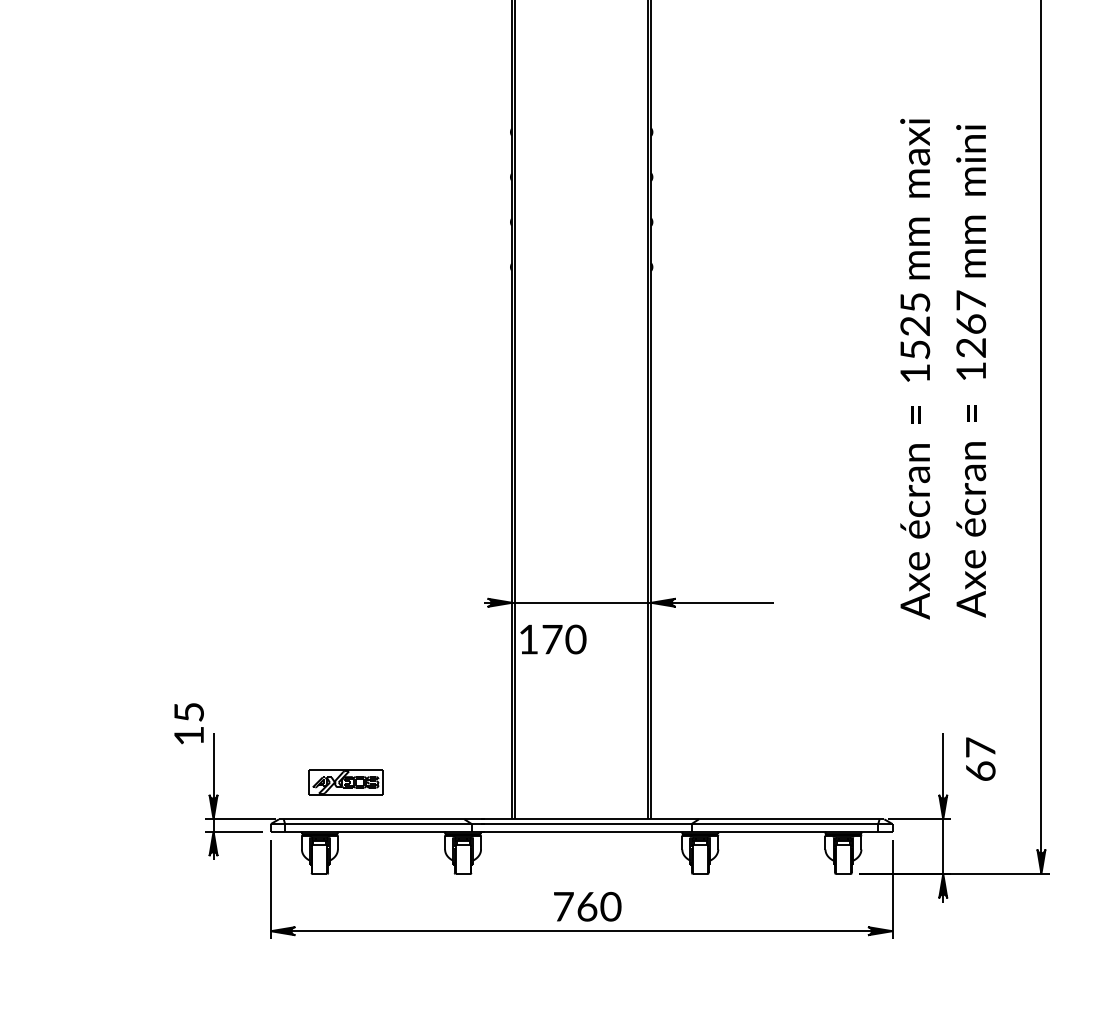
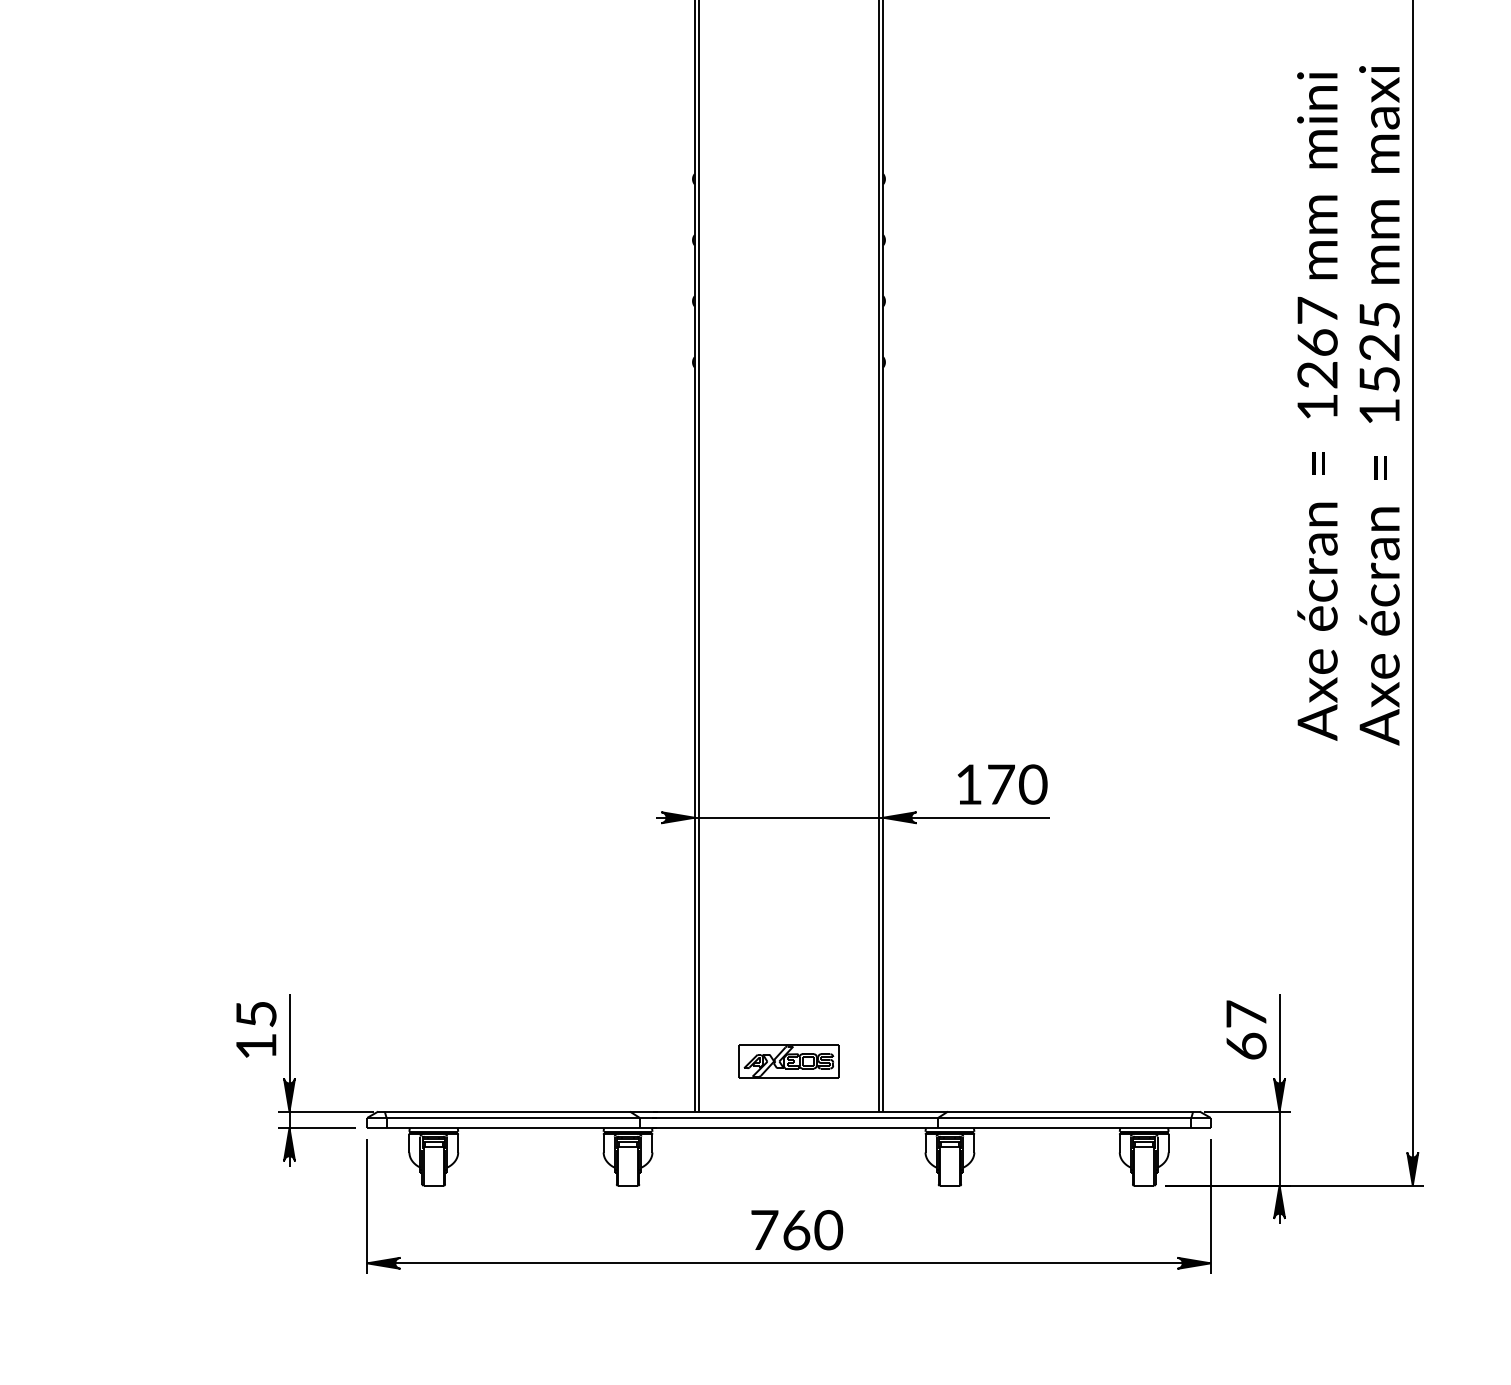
text: (915, 368) -> (1379, 405), moved
text: (971, 371) -> (1317, 406), moved
text: (553, 639) -> (1002, 784), moved
text: (189, 723) -> (256, 1029), moved
text: (980, 758) -> (1246, 1029), moved
part: (345, 782) -> (788, 1061), moved

